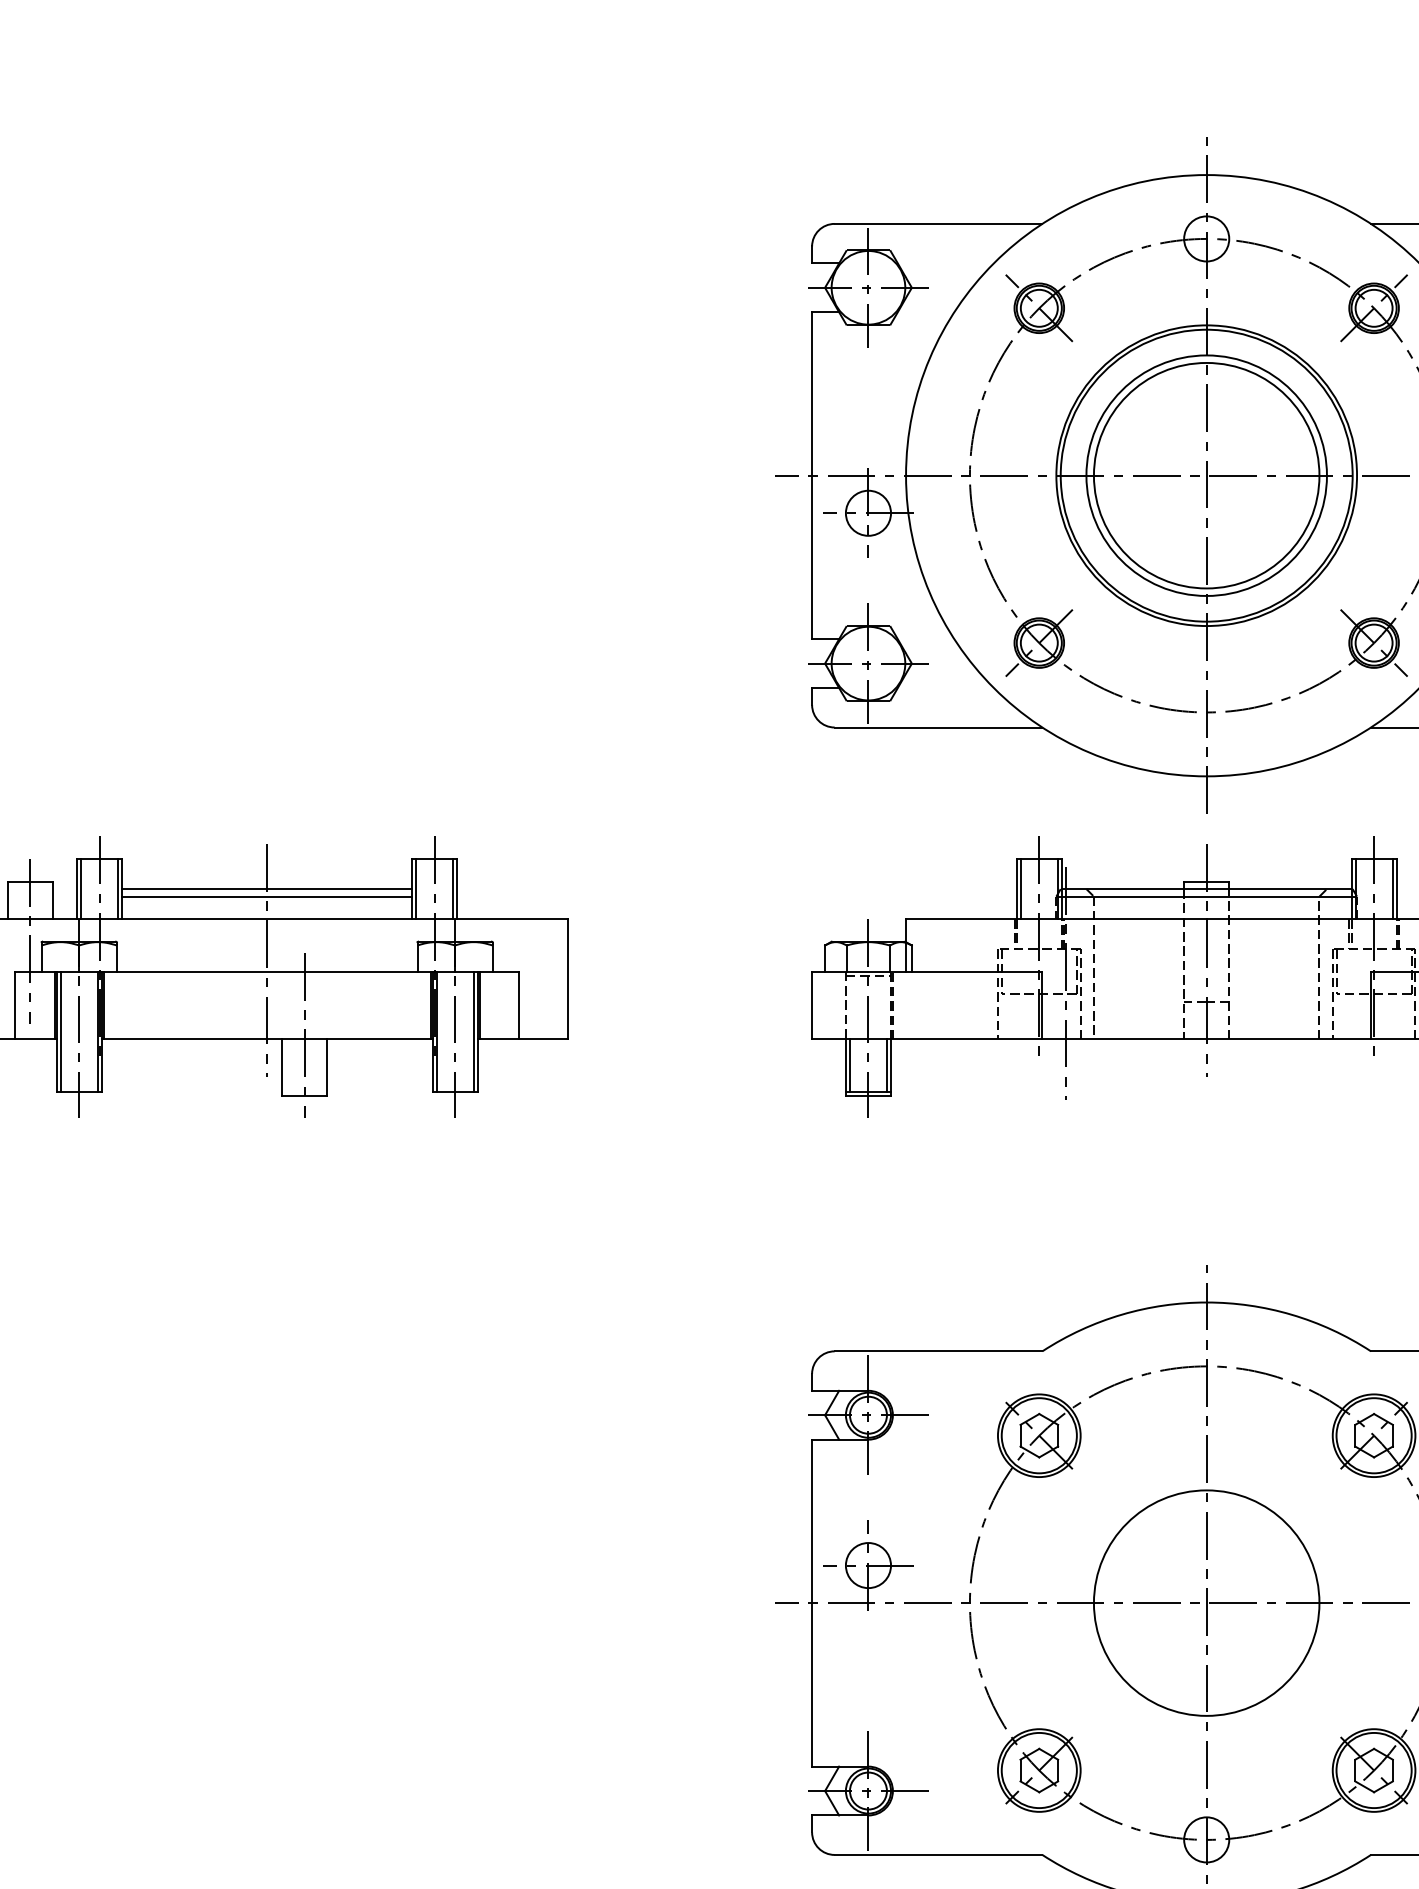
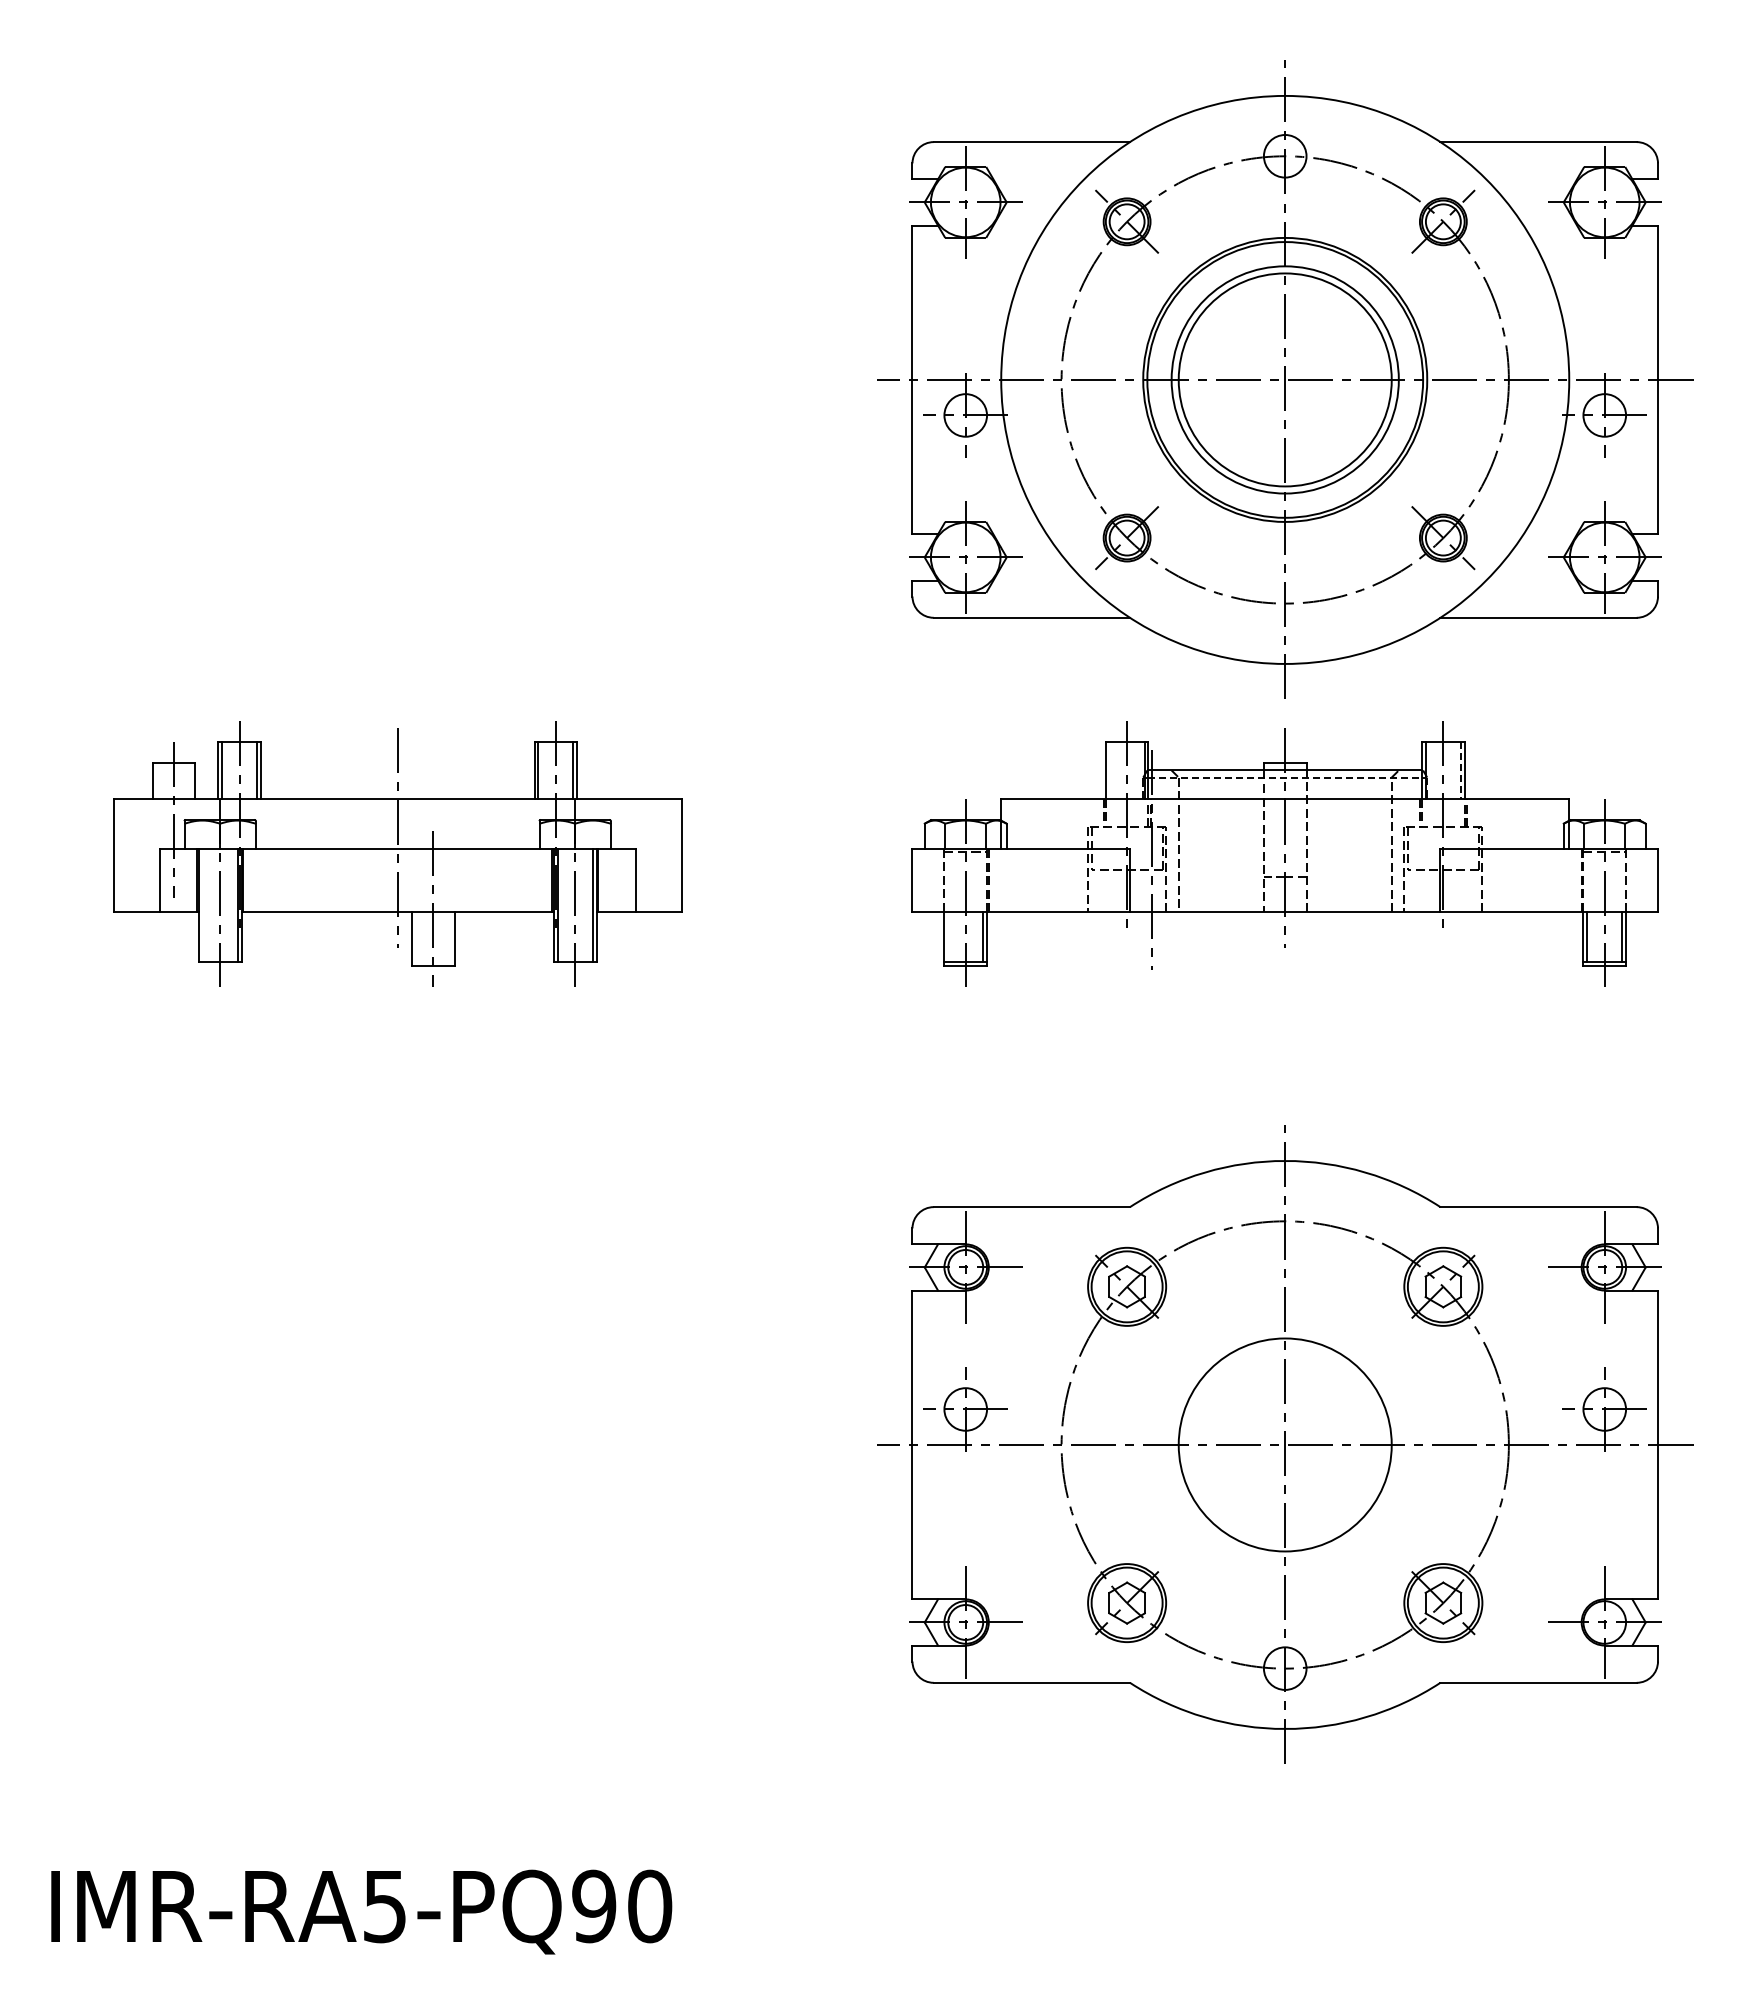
line: (266, 889) -> (397, 770), removed
line: (1020, 889) -> (1109, 770), removed
line: (1392, 889) -> (1460, 770), solid -> dashed
line: (266, 896) -> (397, 777), removed
line: (1206, 896) -> (1285, 777), solid -> dashed
line: (60, 1032) -> (202, 905), removed
line: (850, 1065) -> (948, 937), removed

